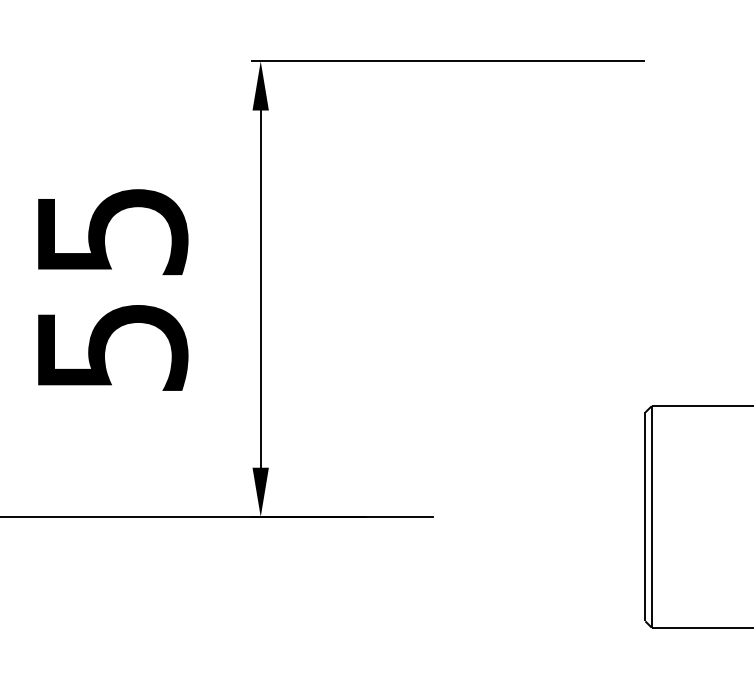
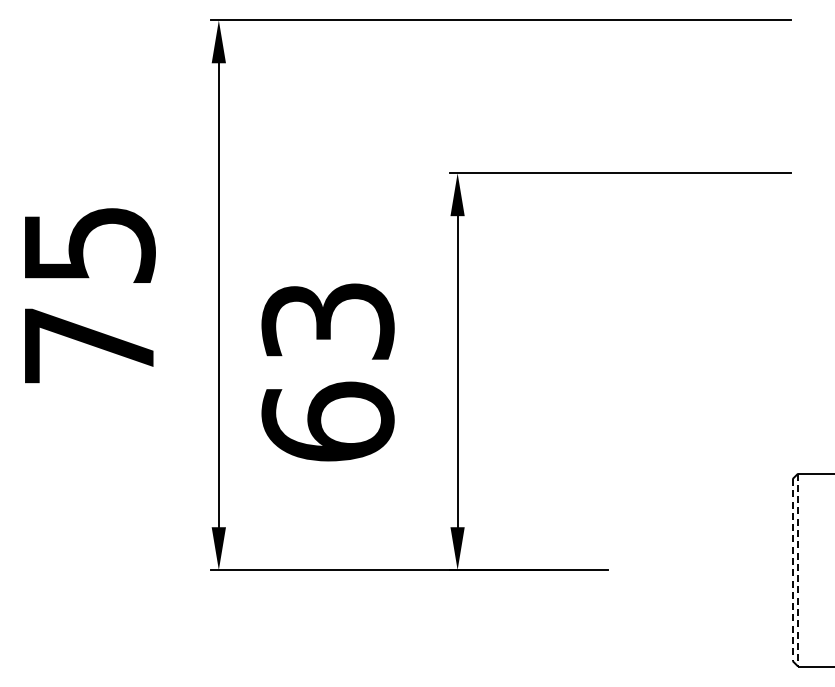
text: (111, 290) -> (327, 372), 55 -> 63
line: (645, 517) -> (792, 570), solid -> dashed
line: (652, 517) -> (798, 570), solid -> dashed

